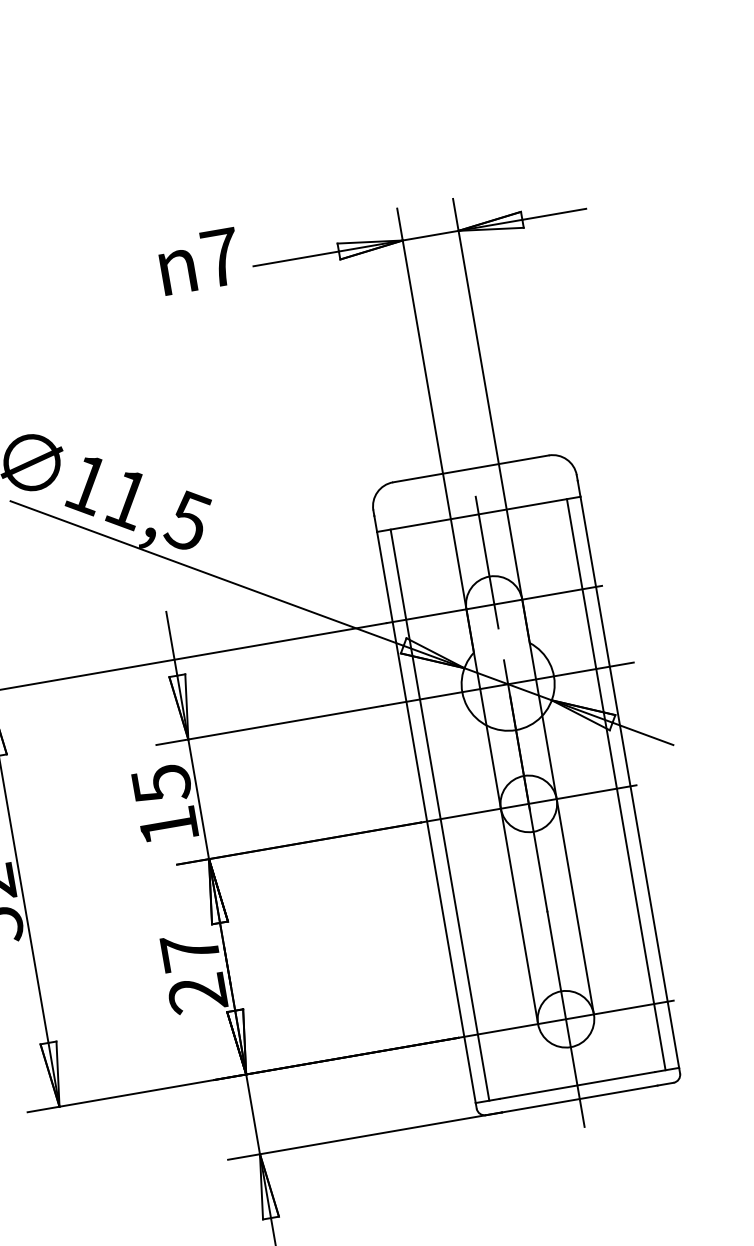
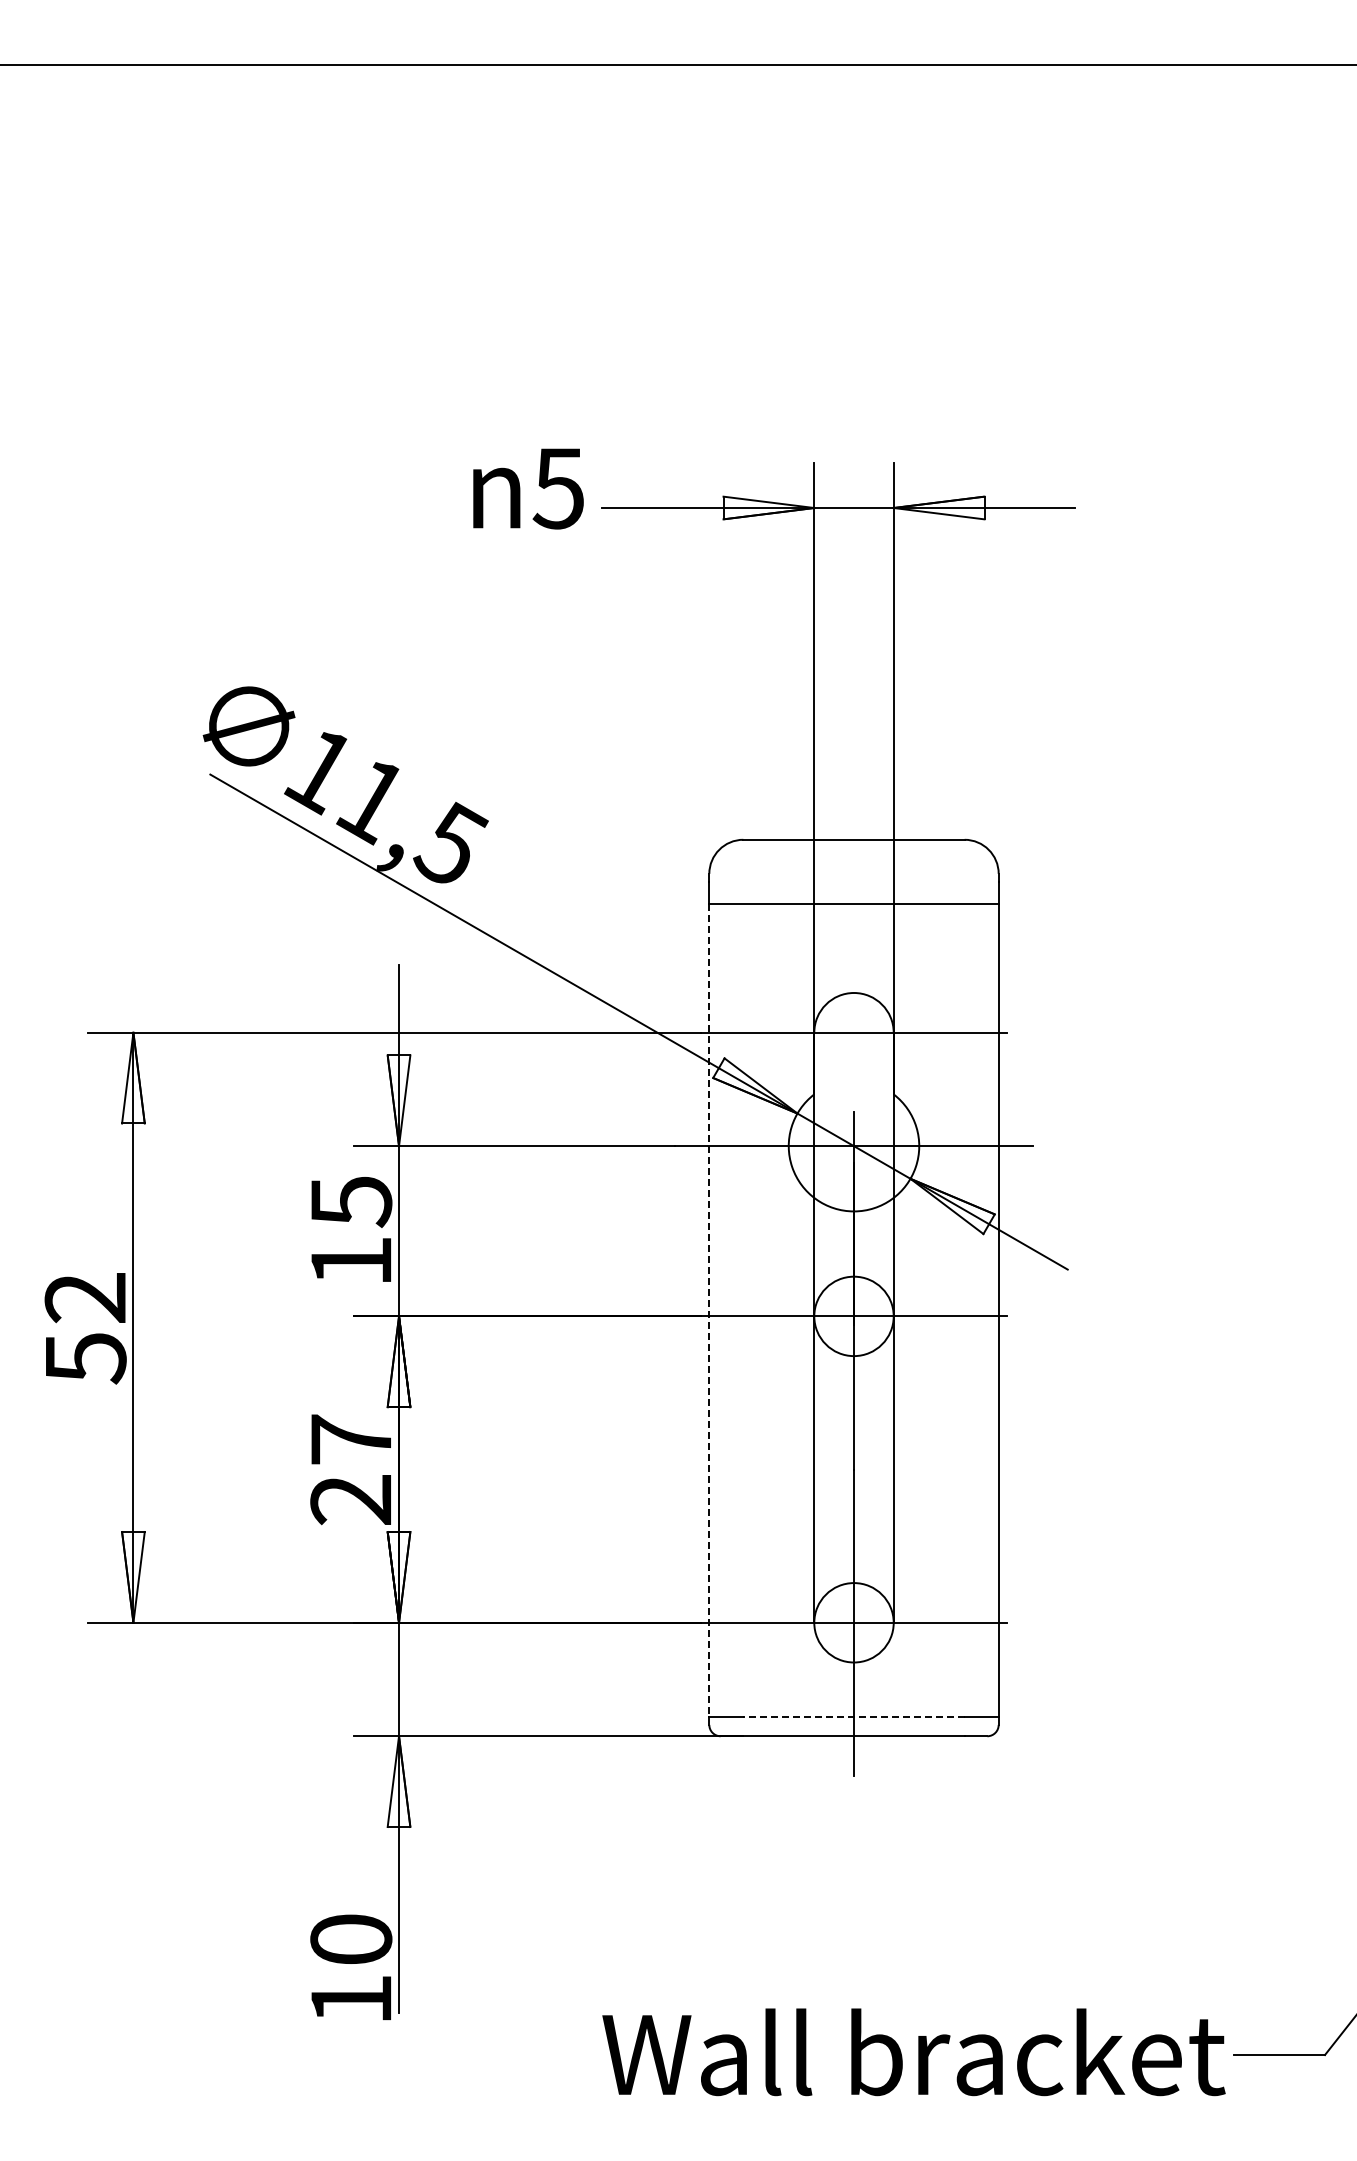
text: (220, 257) -> (558, 488), 7 -> 5
line: (487, 562) -> (854, 972), removed
line: (616, 784) -> (979, 1310), removed
line: (439, 814) -> (728, 1310), removed
line: (426, 818) -> (709, 1311), solid -> dashed
line: (577, 1085) -> (854, 1716), solid -> dashed

